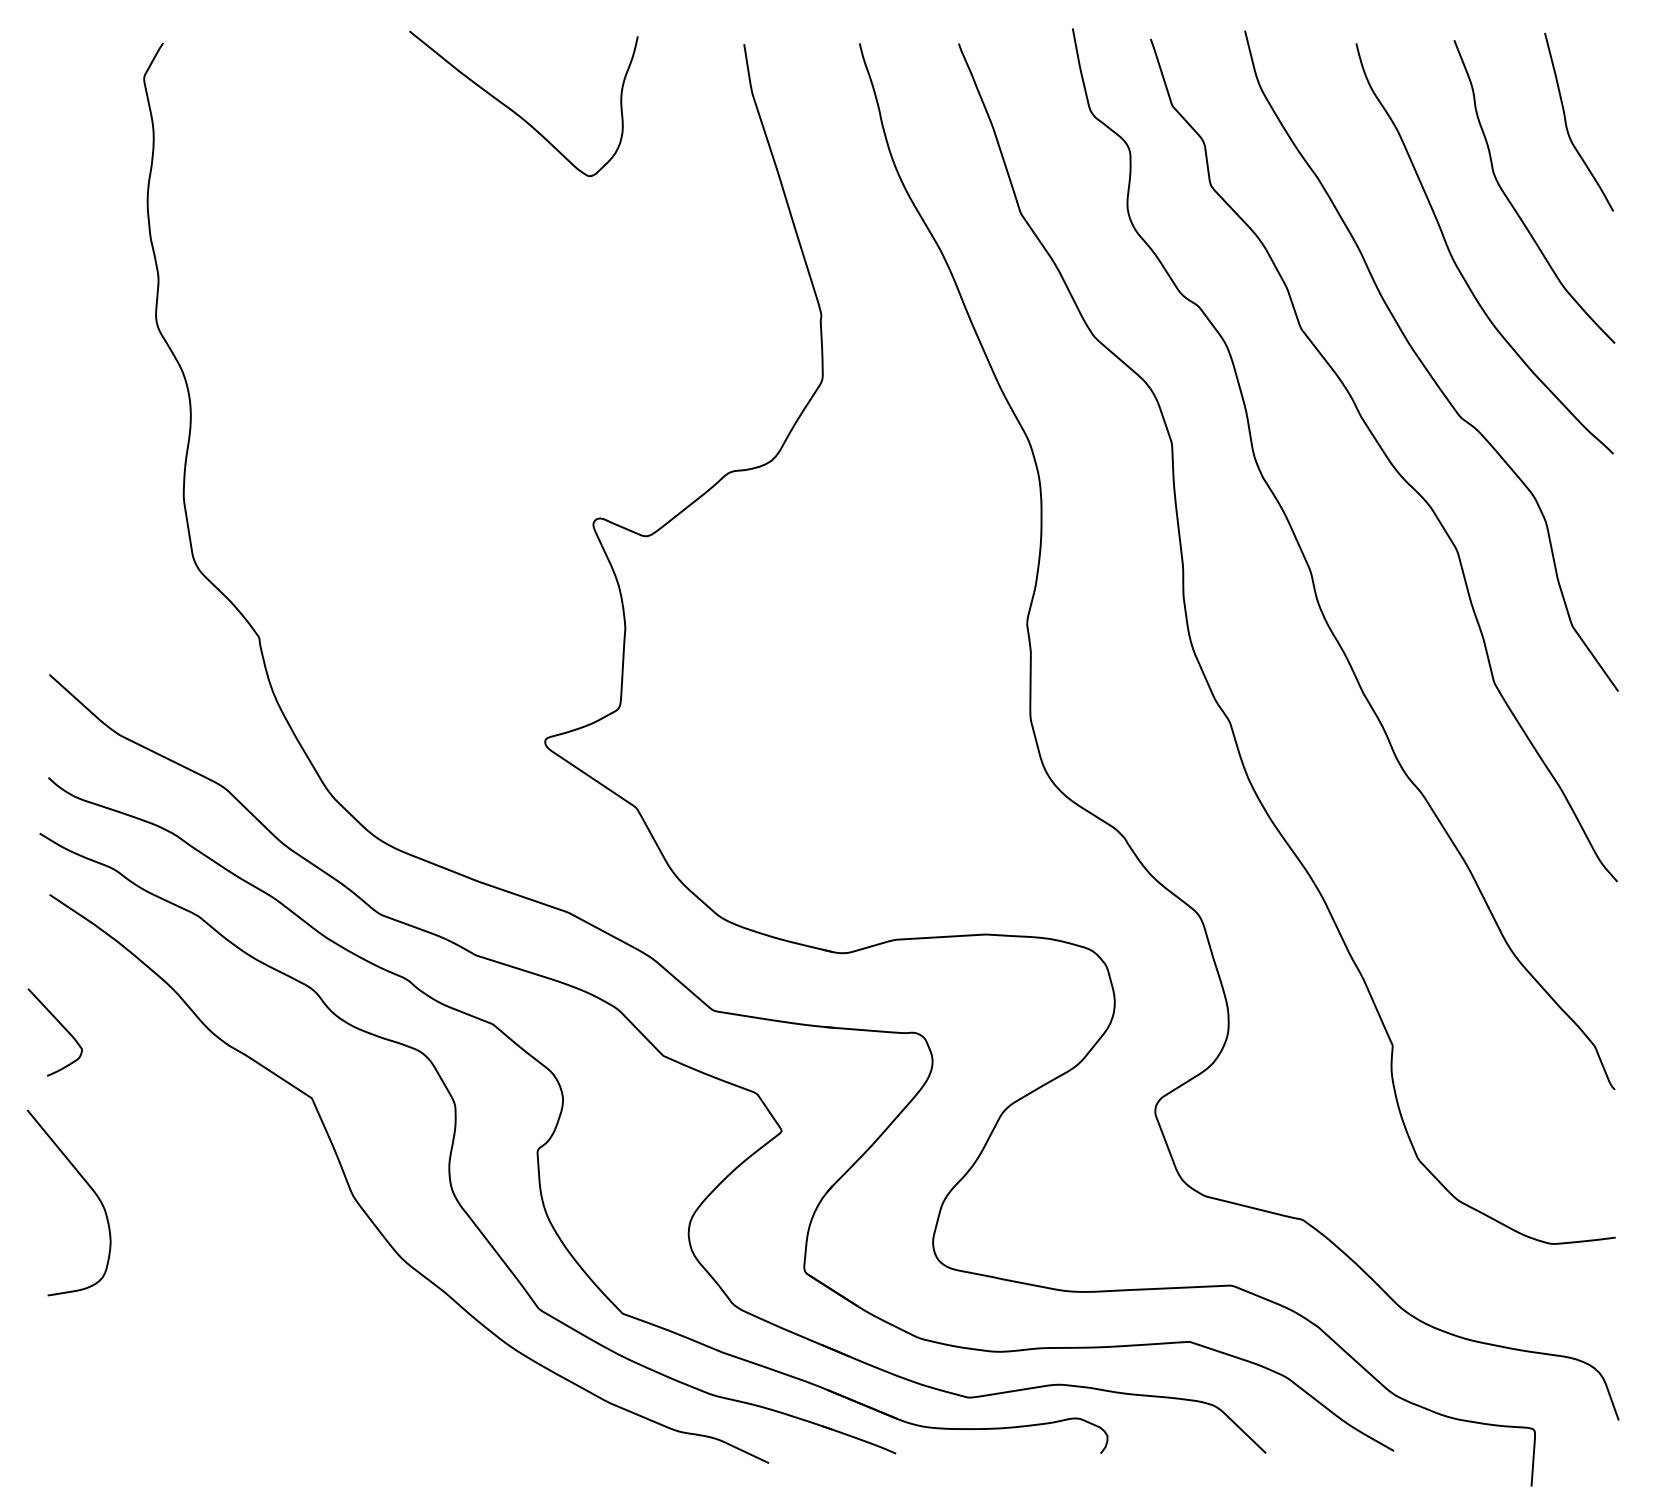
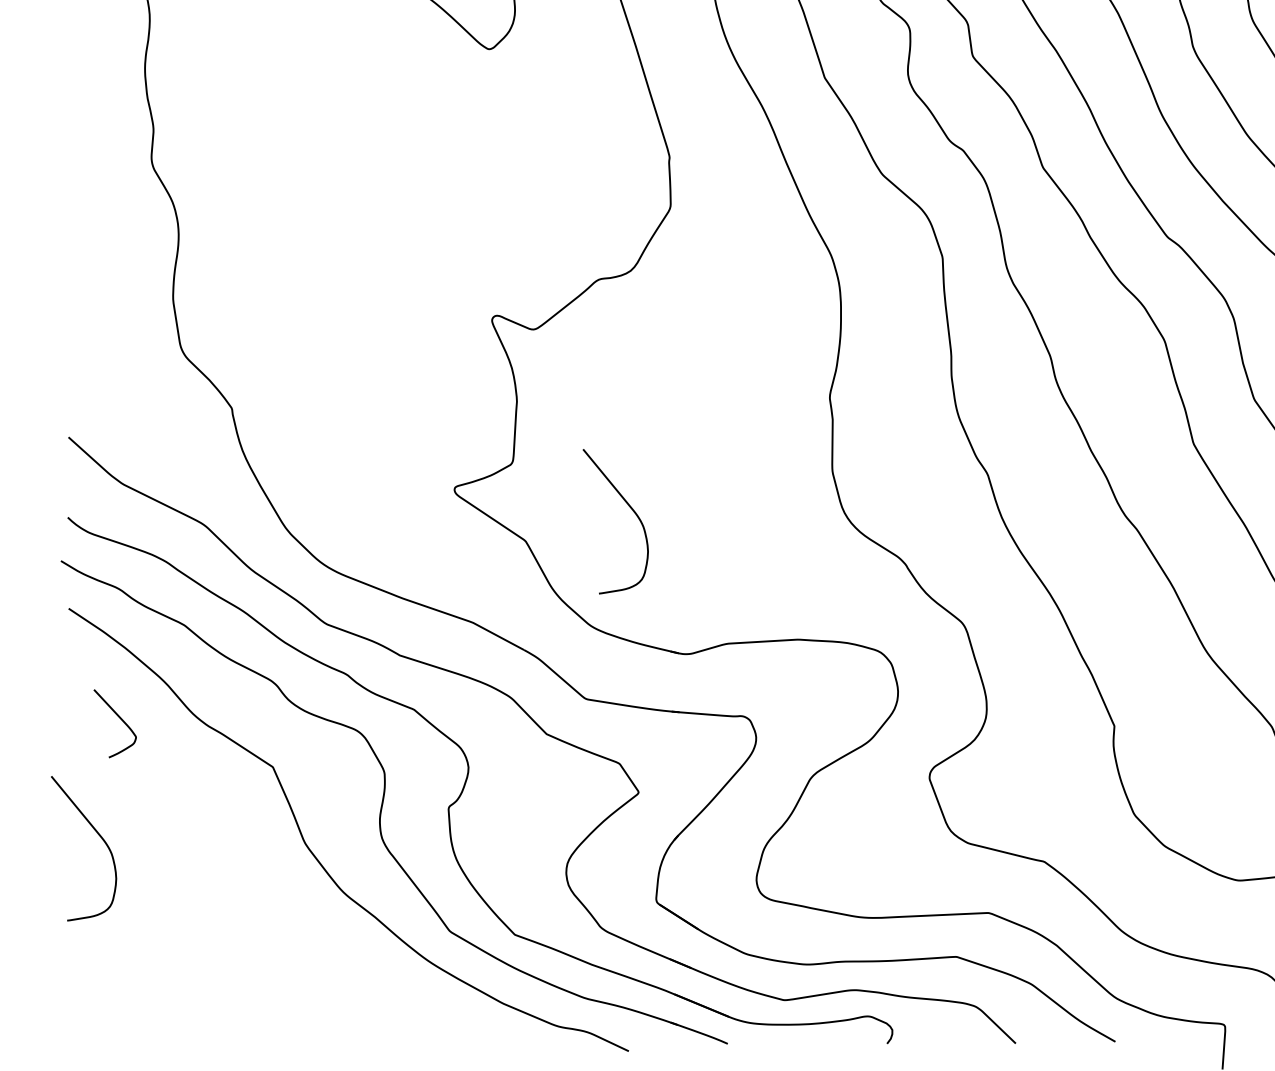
curve: (771, 766) -> (630, 508), added
curve: (60, 1025) -> (119, 718), moved

